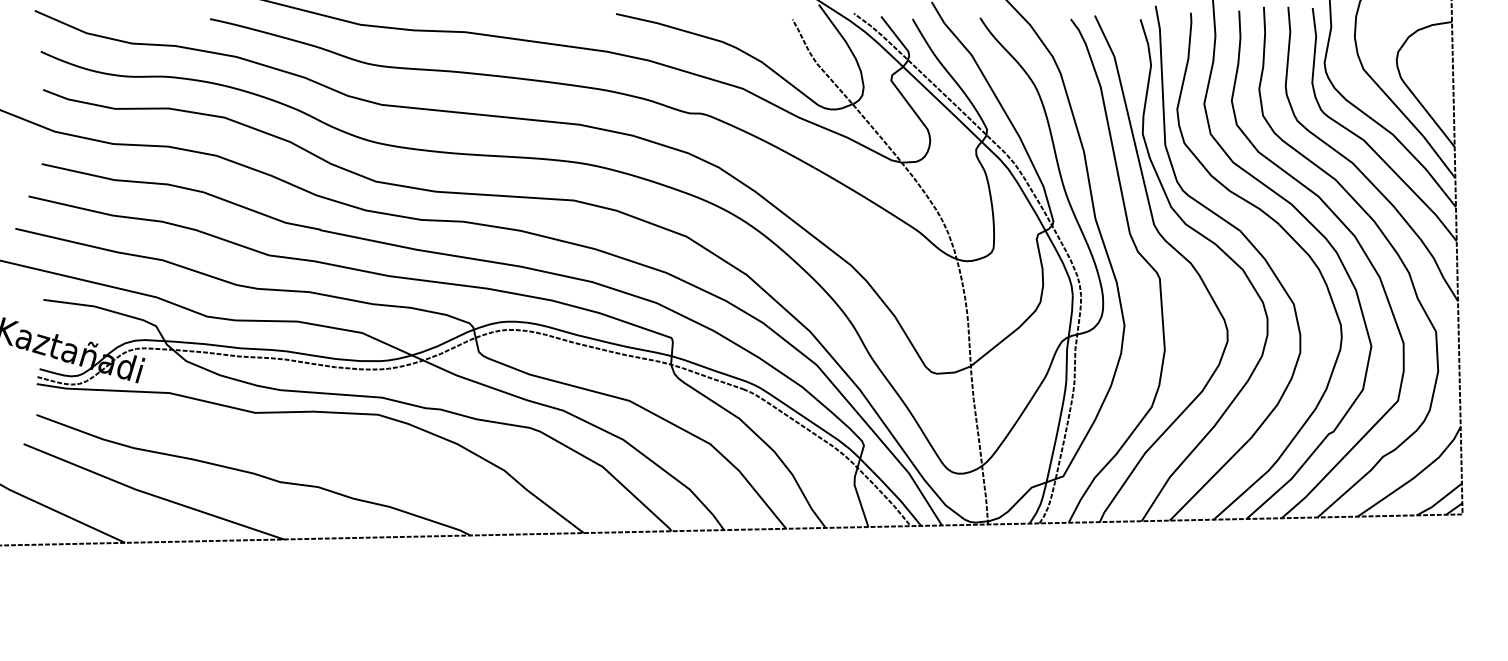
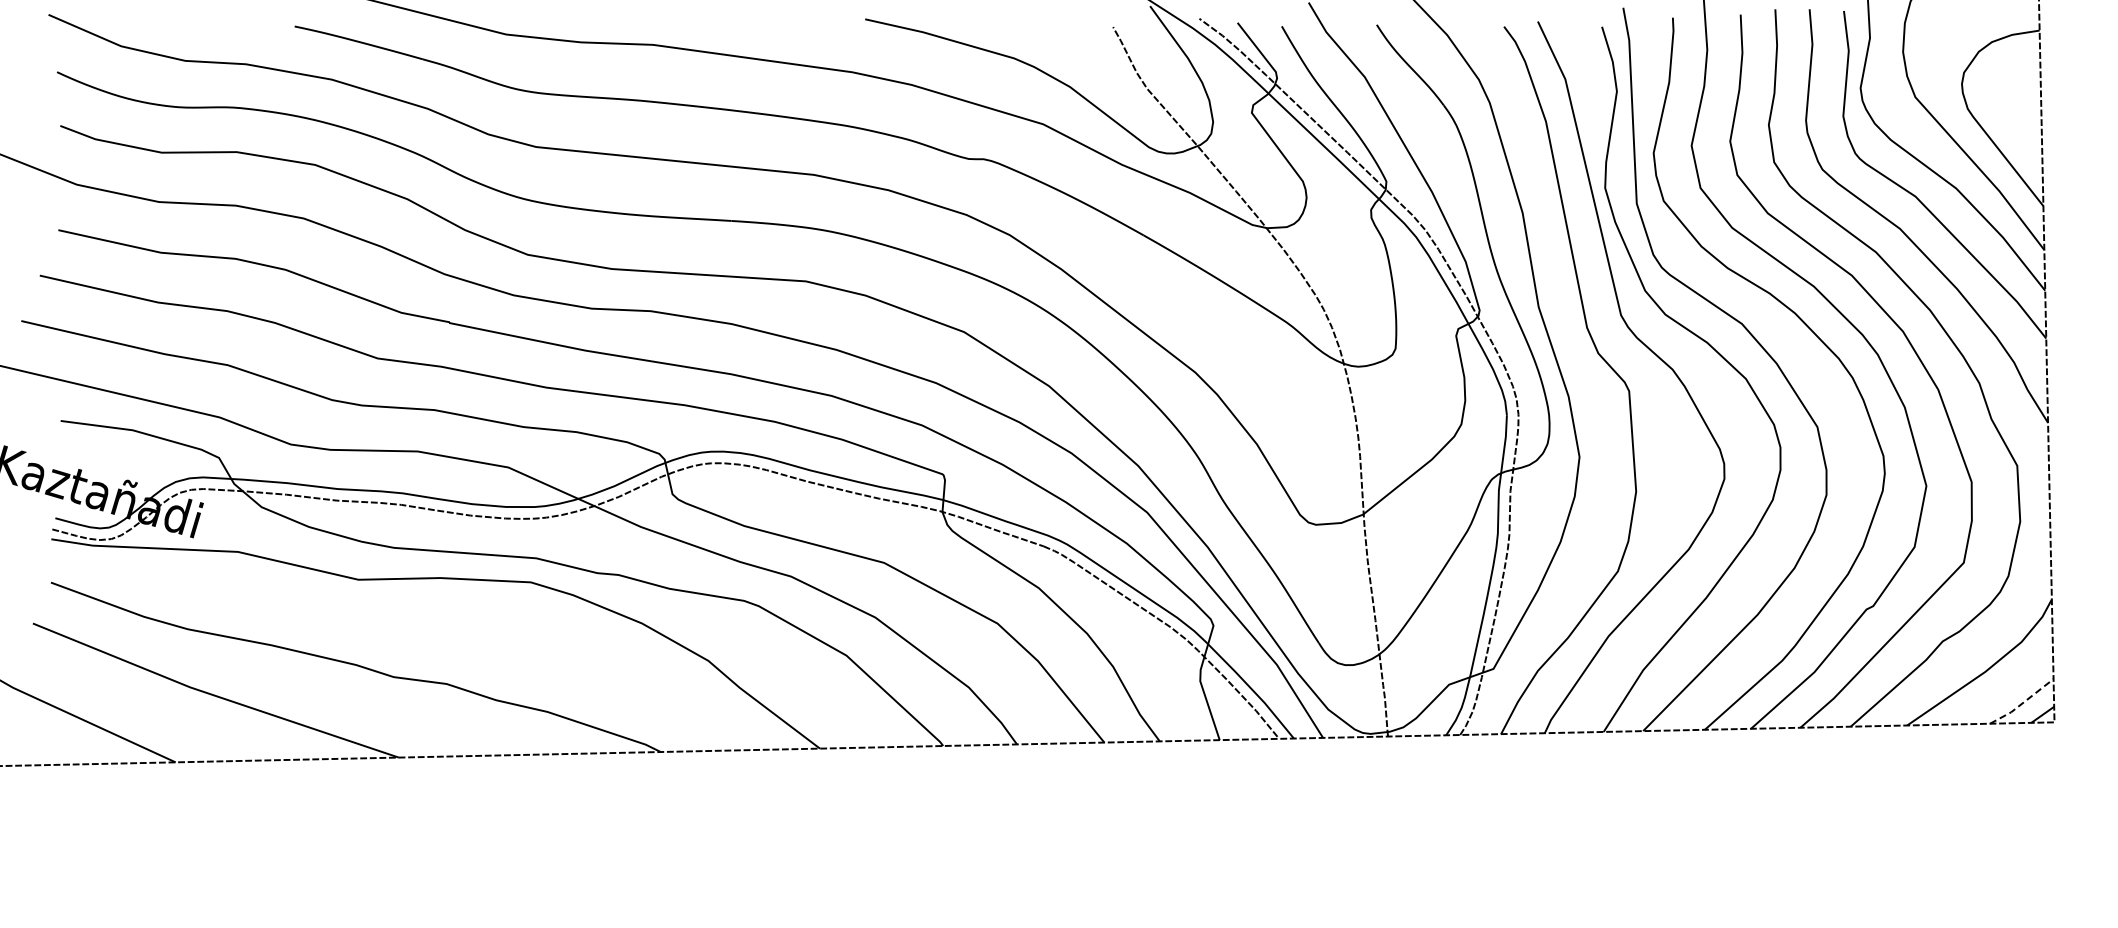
line: (1439, 500) -> (2022, 703), solid -> dashed

